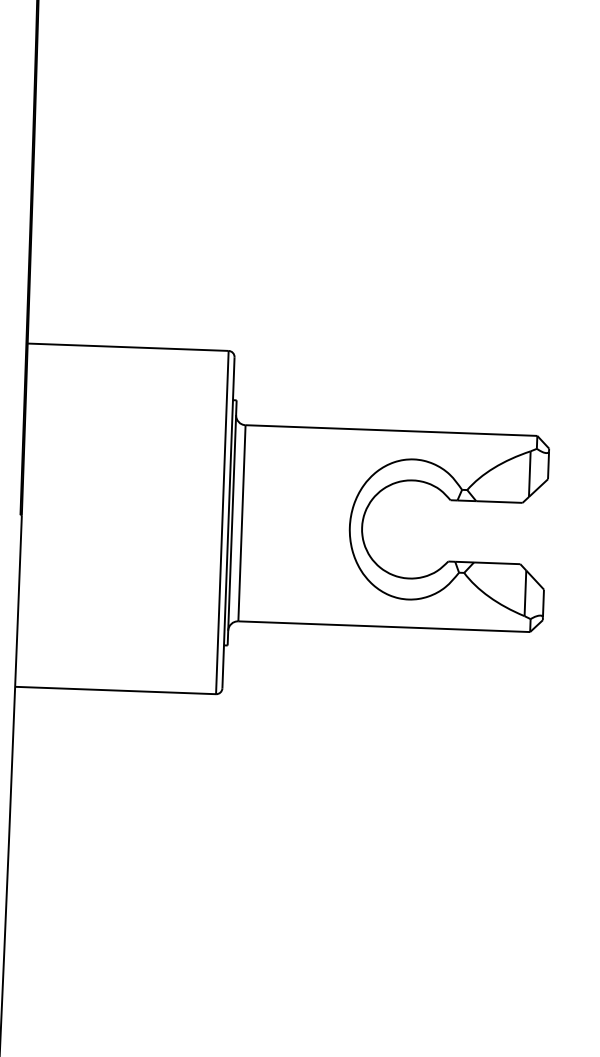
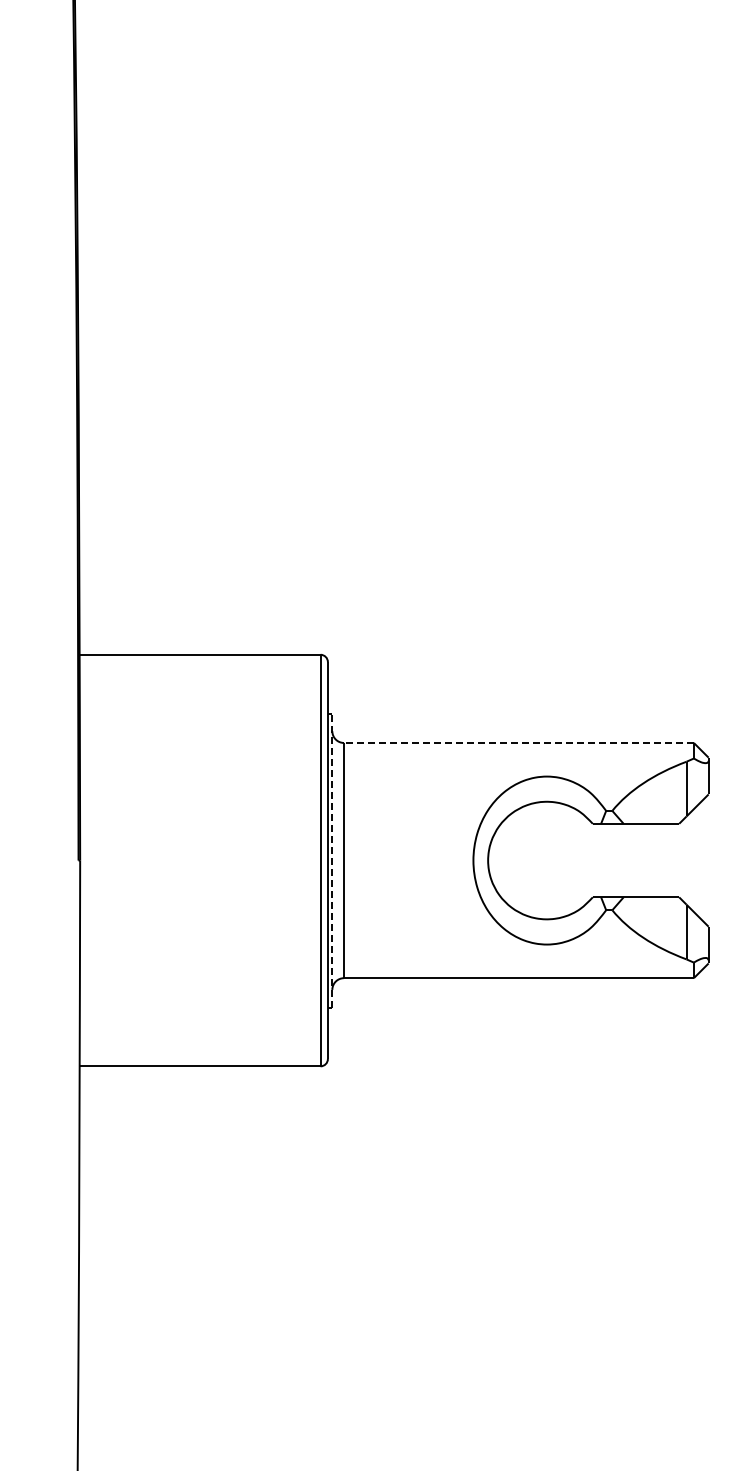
line: (391, 430) -> (519, 742), solid -> dashed
line: (232, 522) -> (332, 860), solid -> dashed

